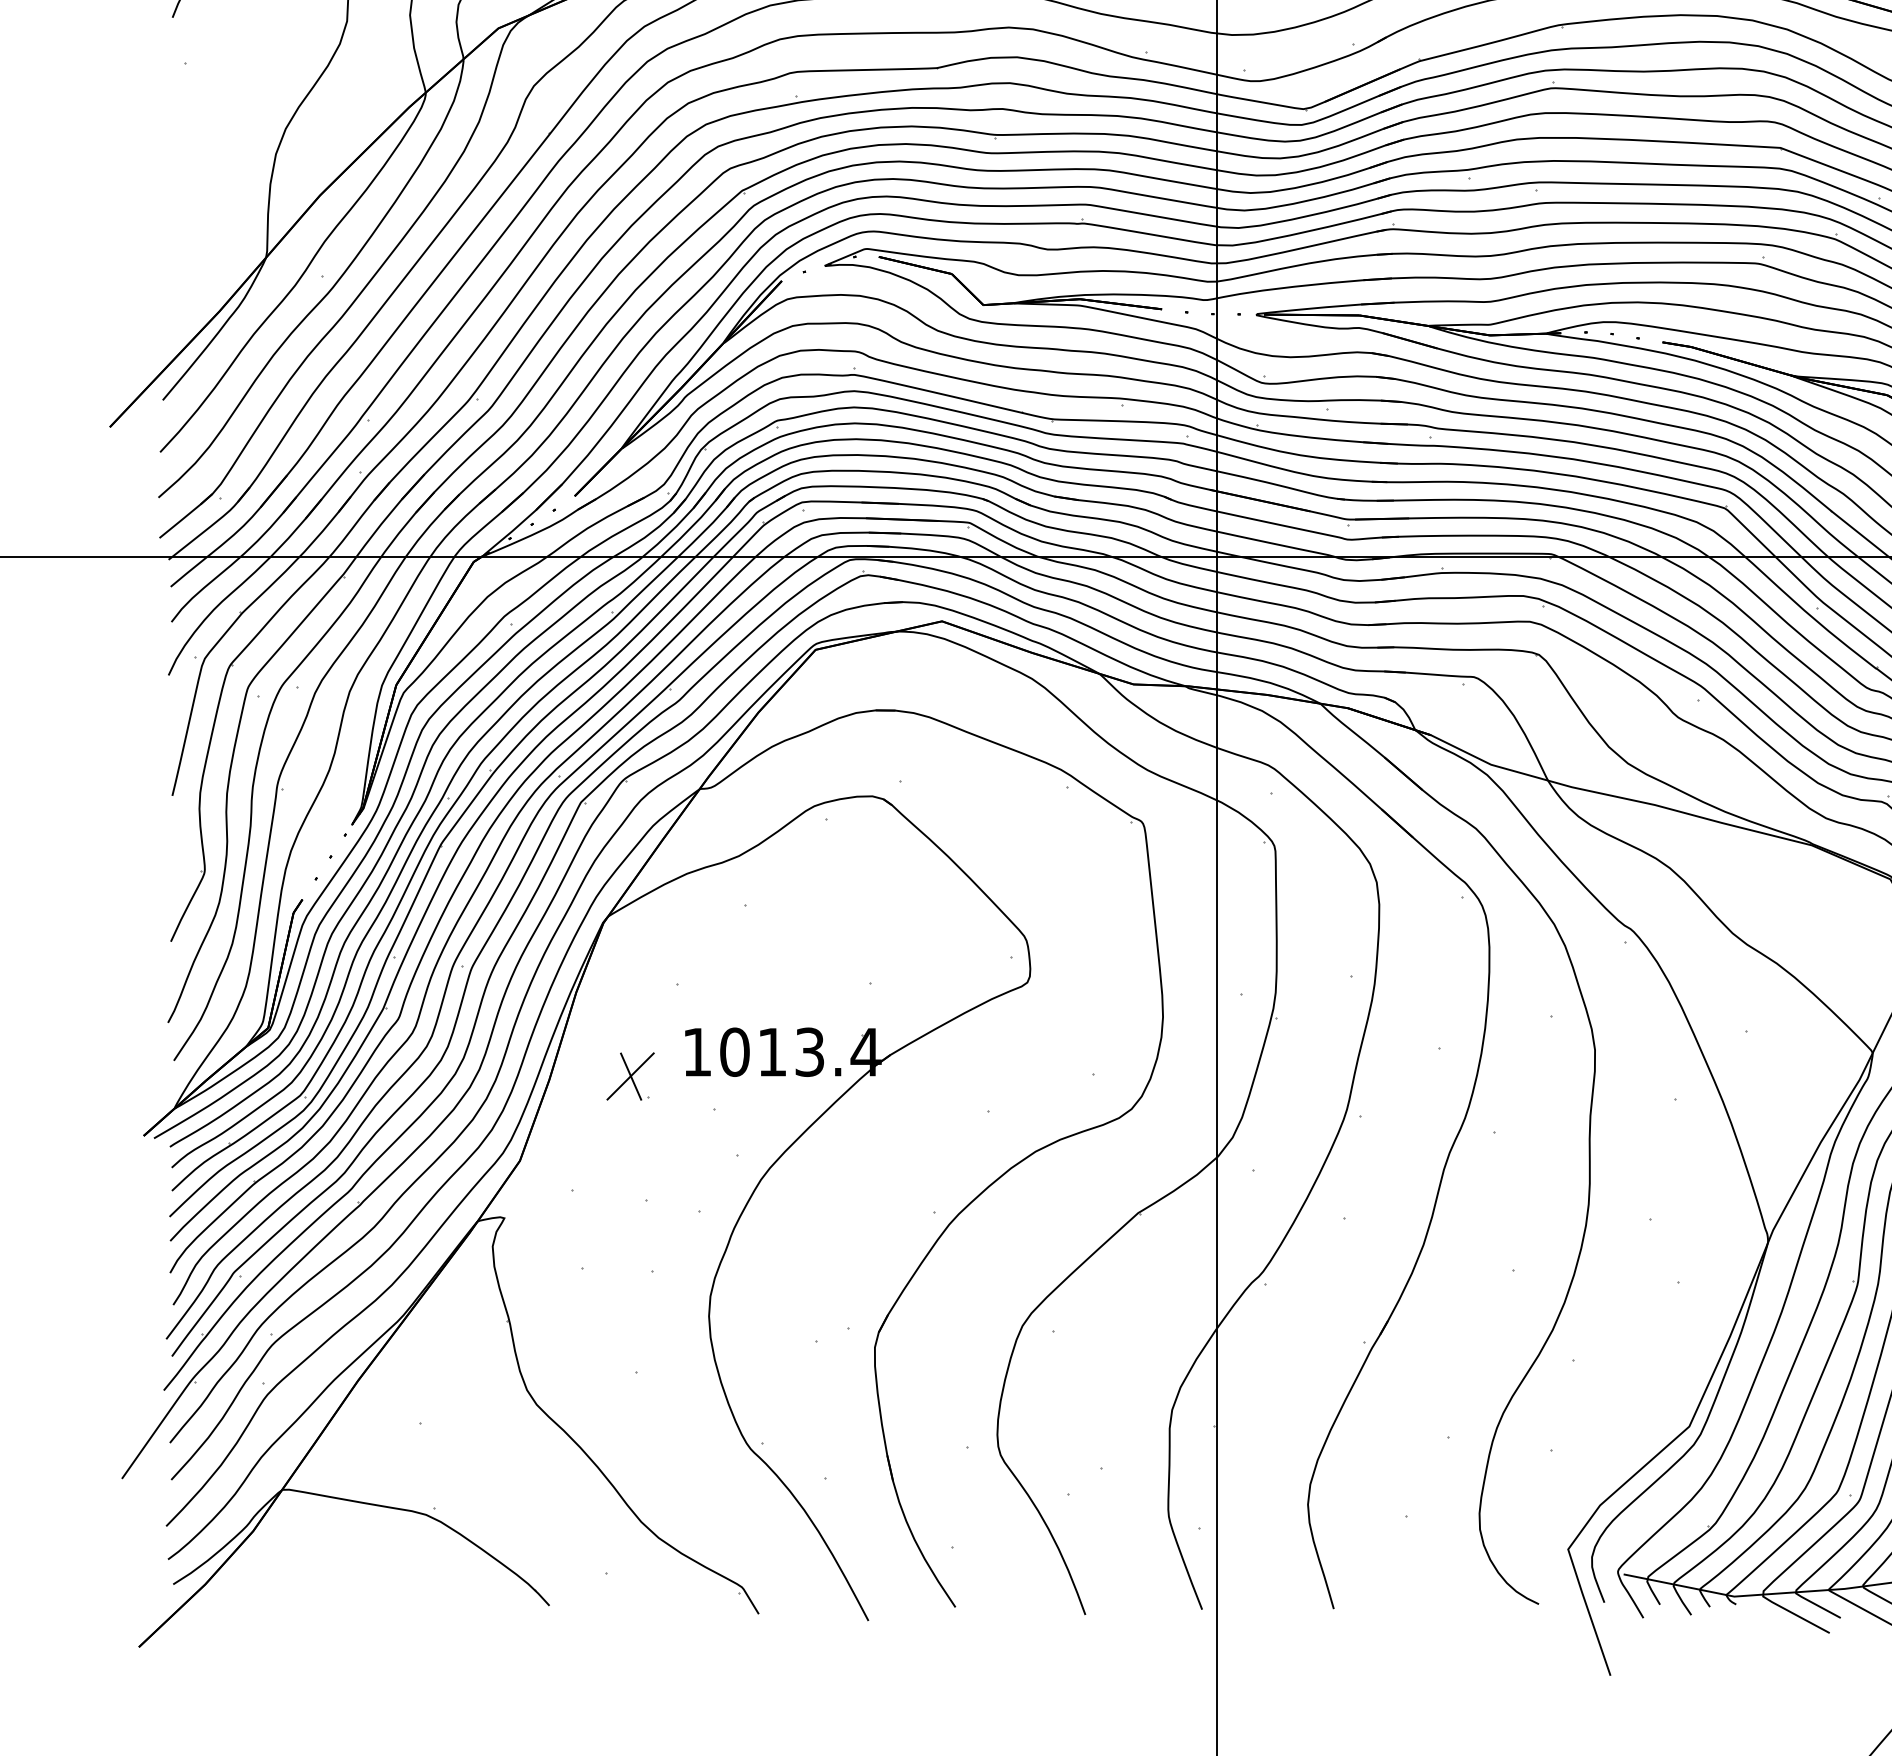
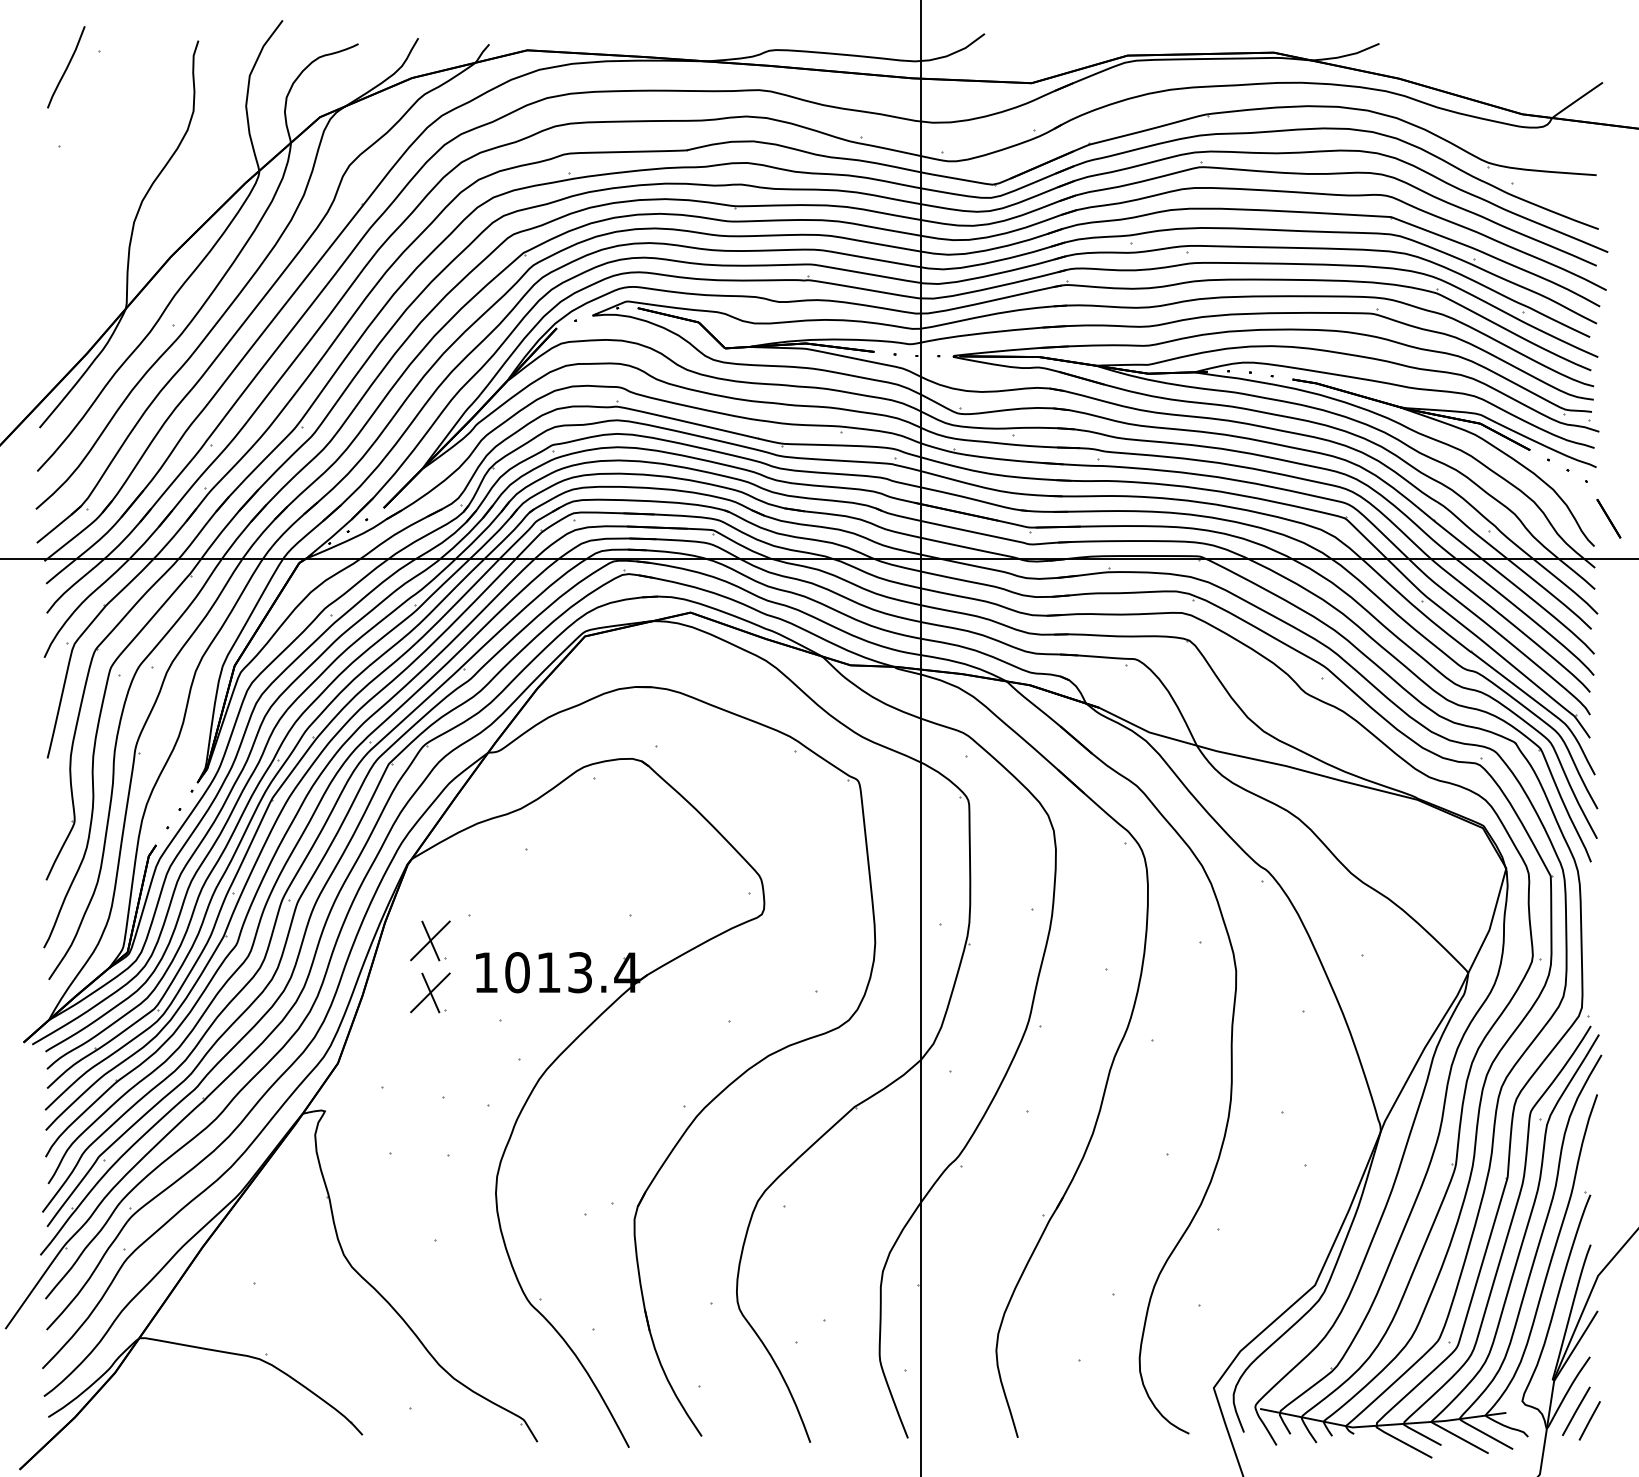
part: (630, 1013) -> (430, 940), added

